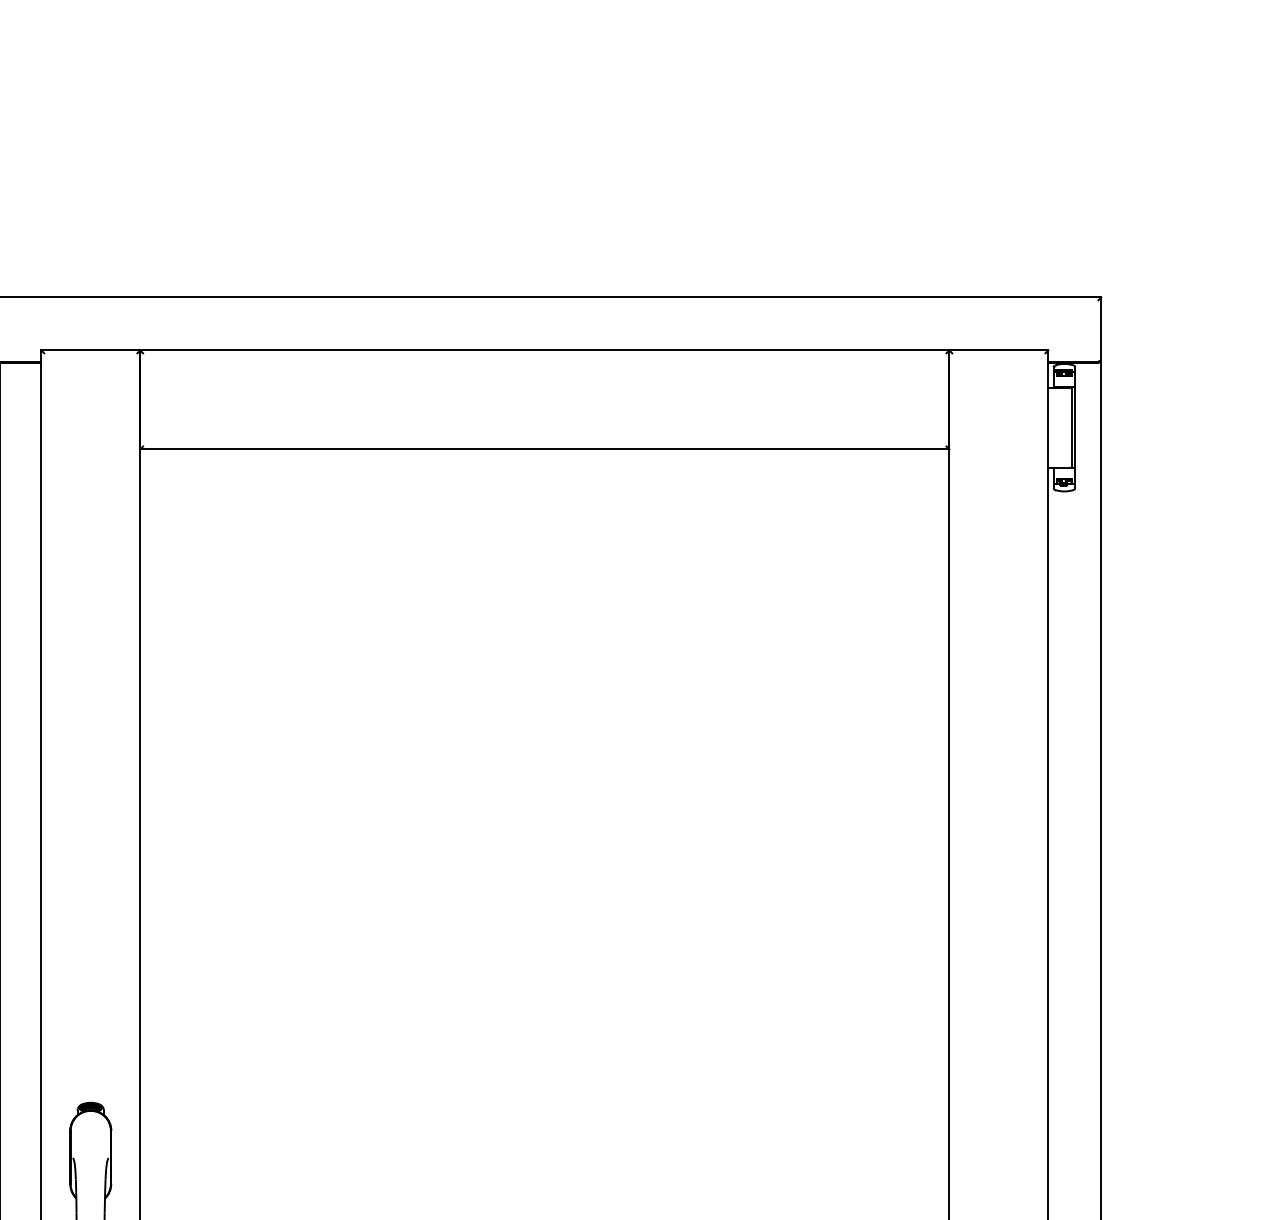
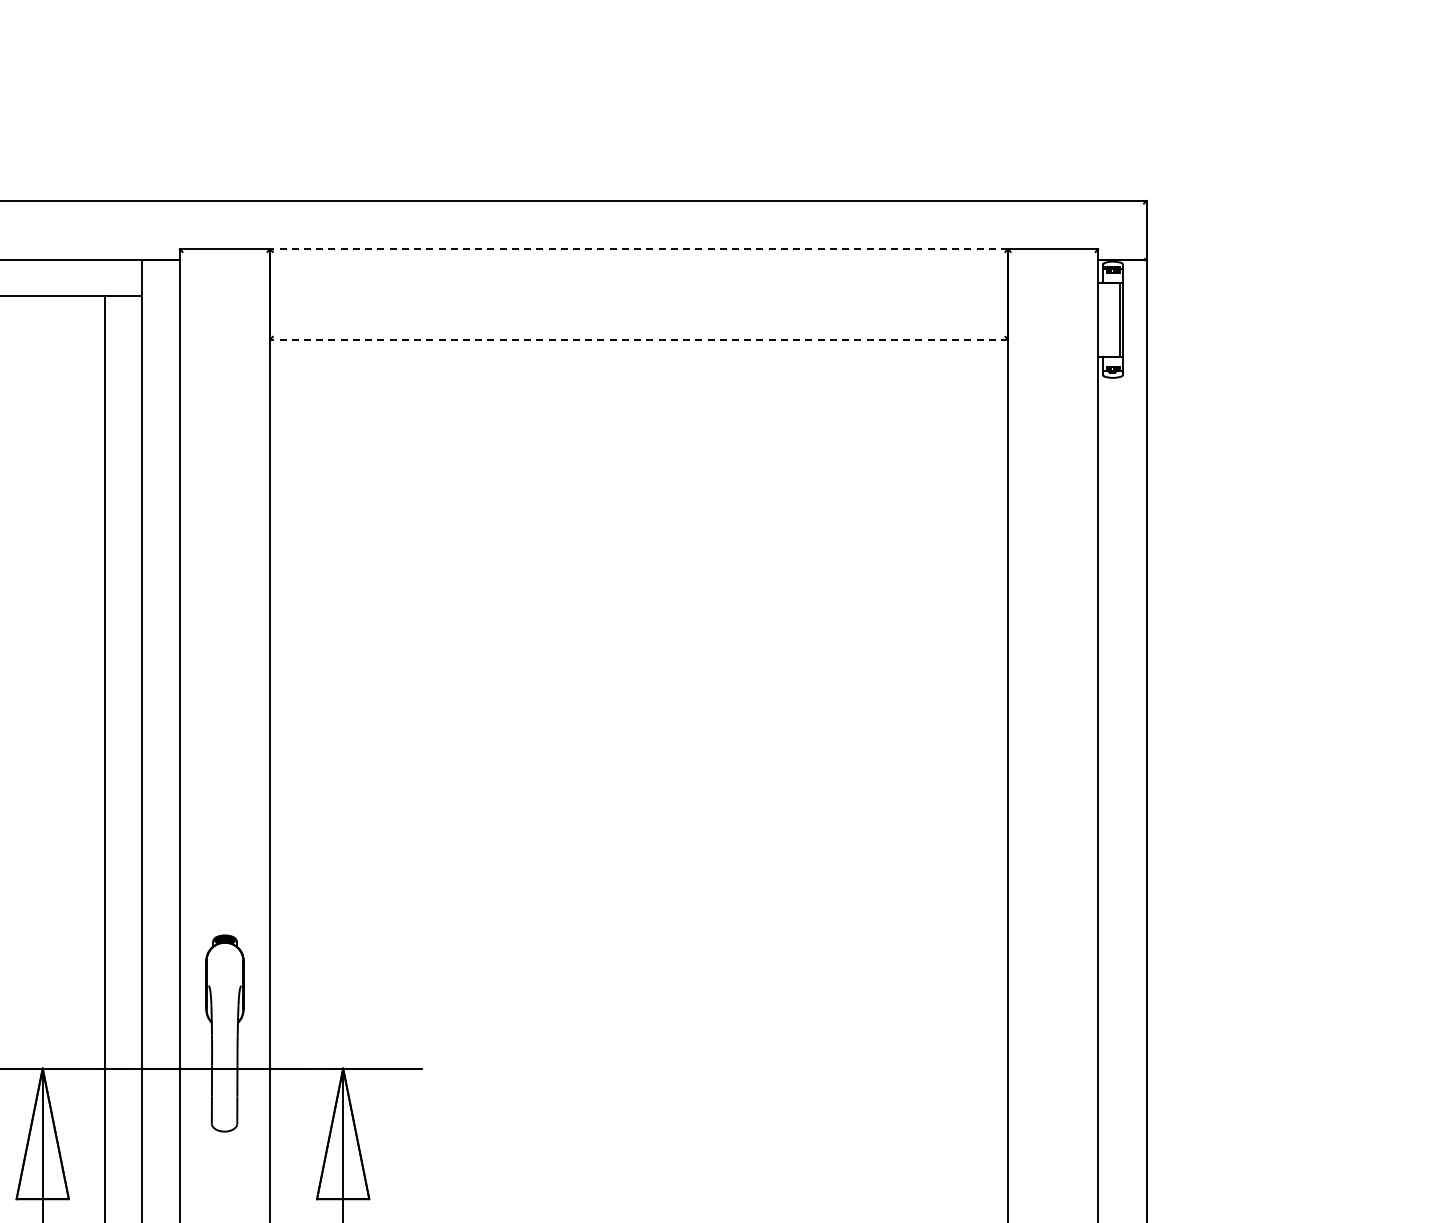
line: (545, 350) -> (639, 249), solid -> dashed
line: (545, 449) -> (639, 339), solid -> dashed

